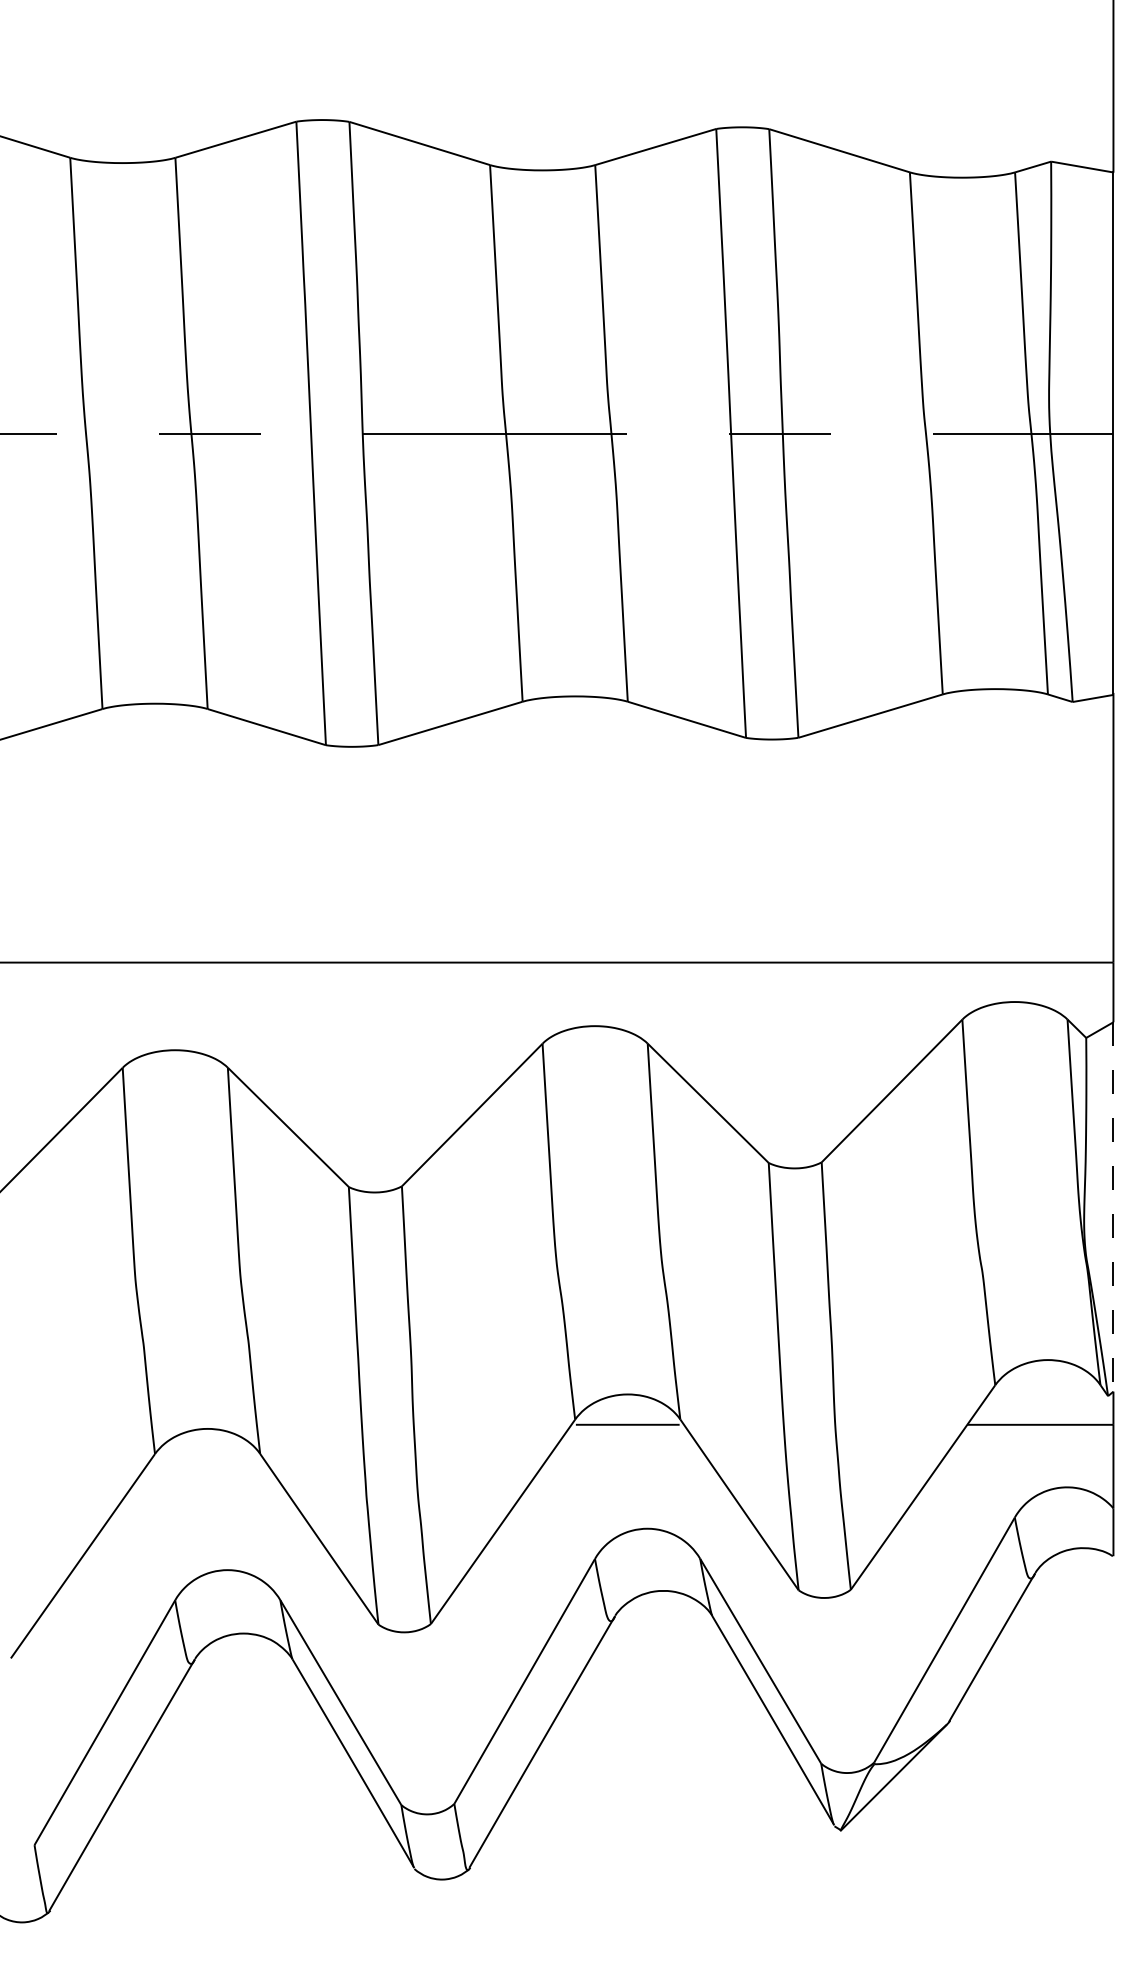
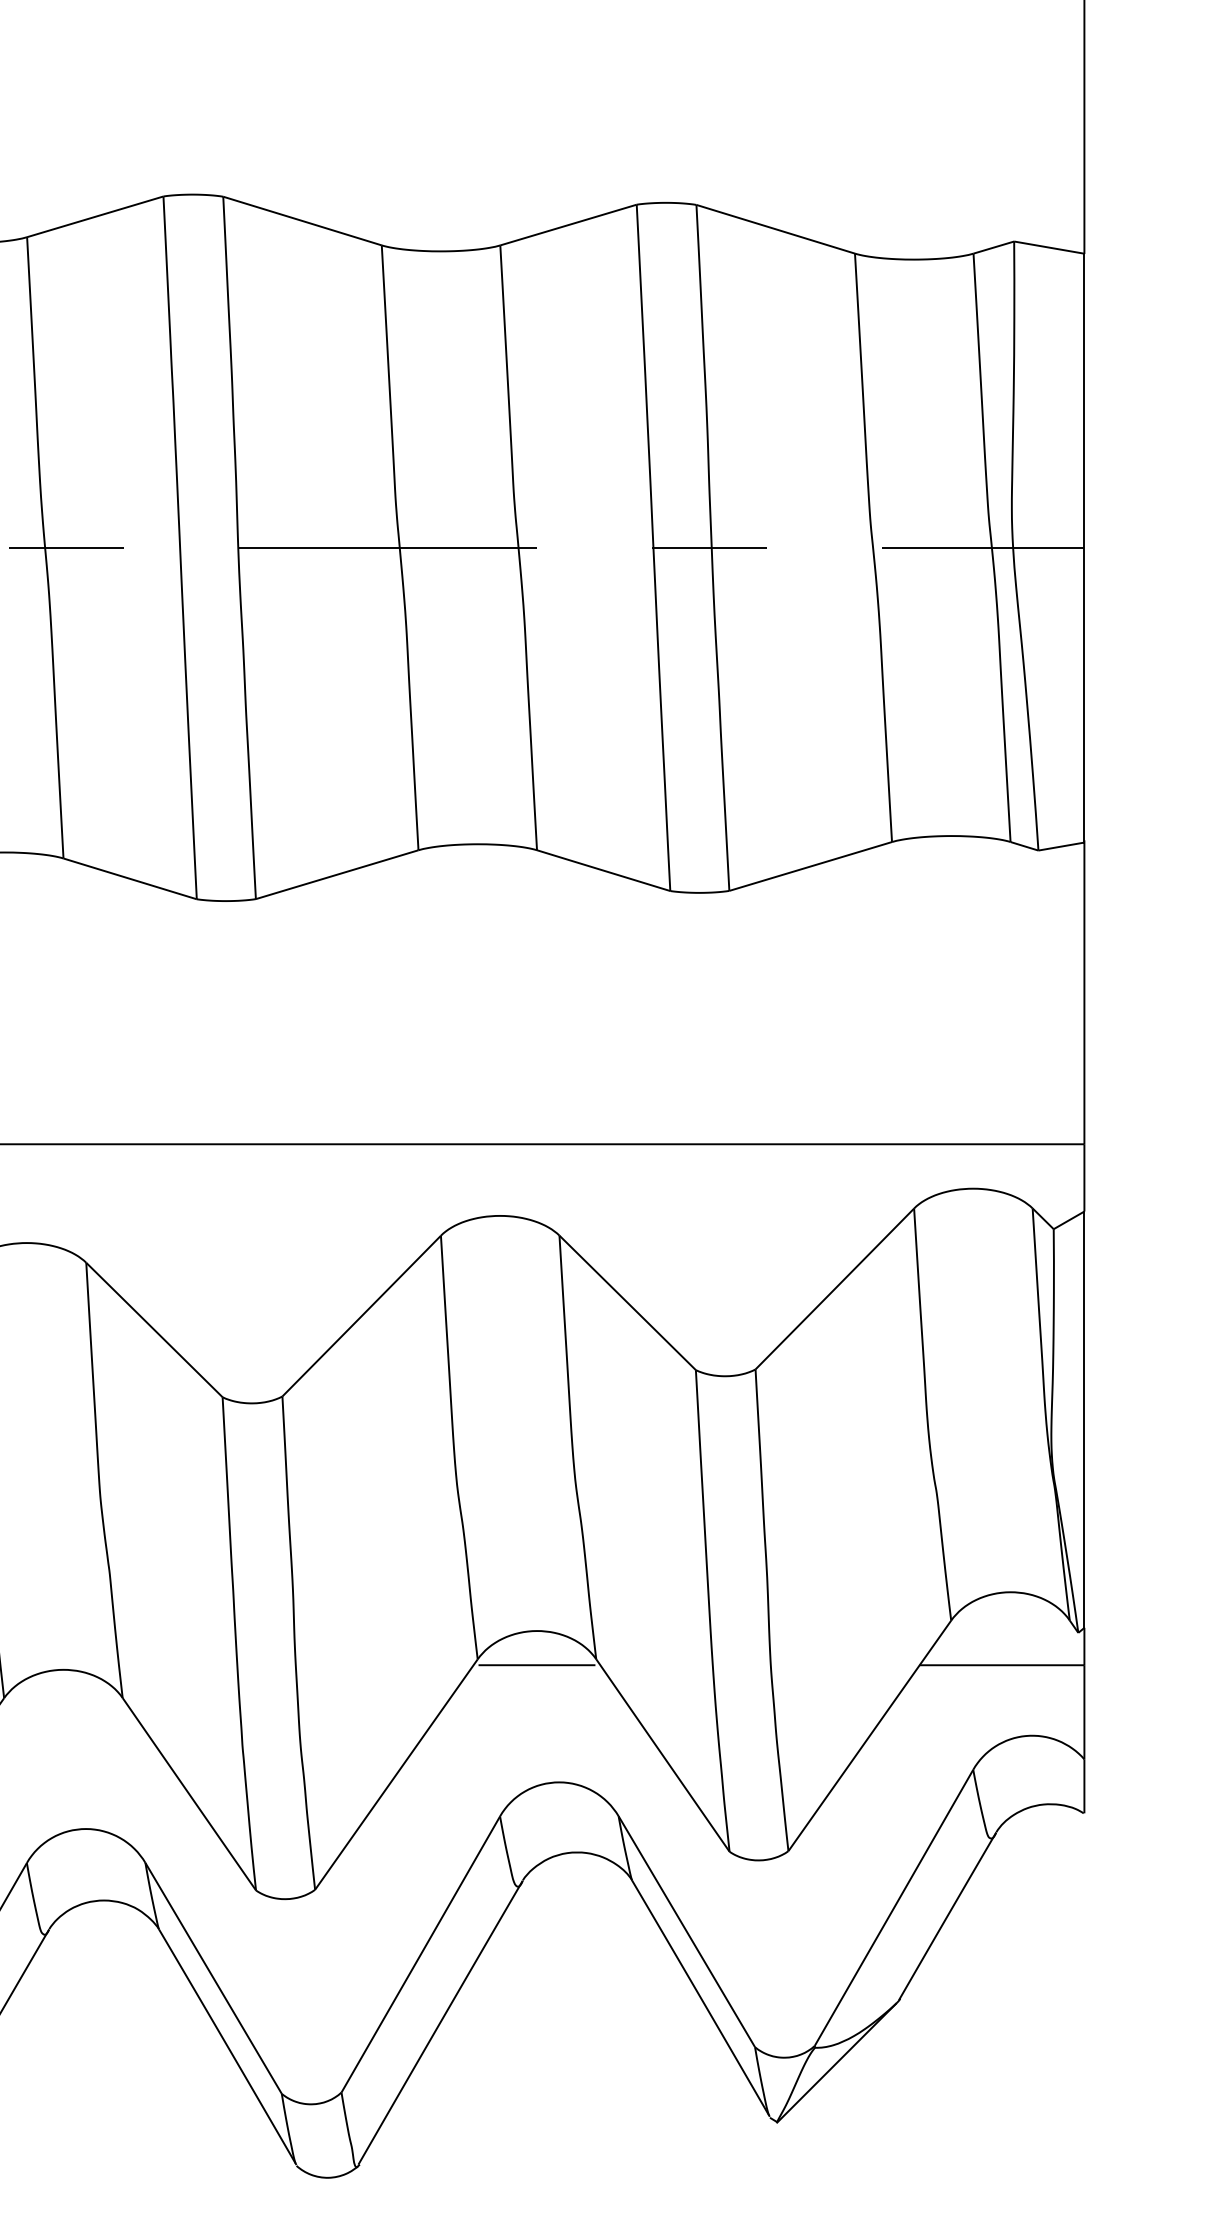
line: (1113, 1206) -> (1084, 1419), dashed -> solid

